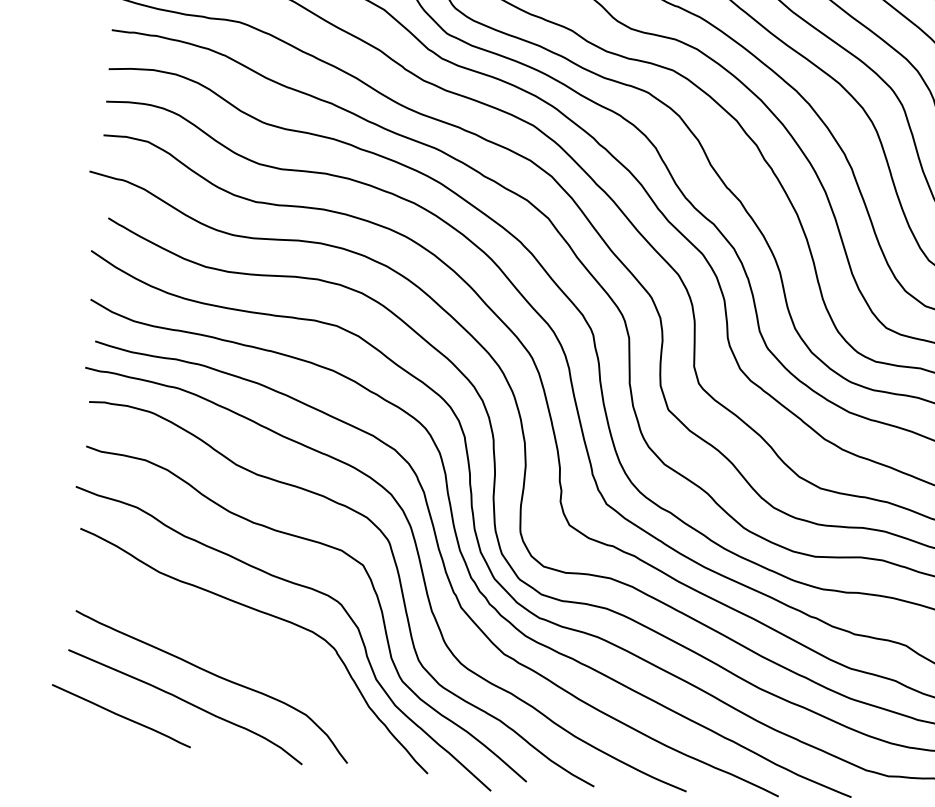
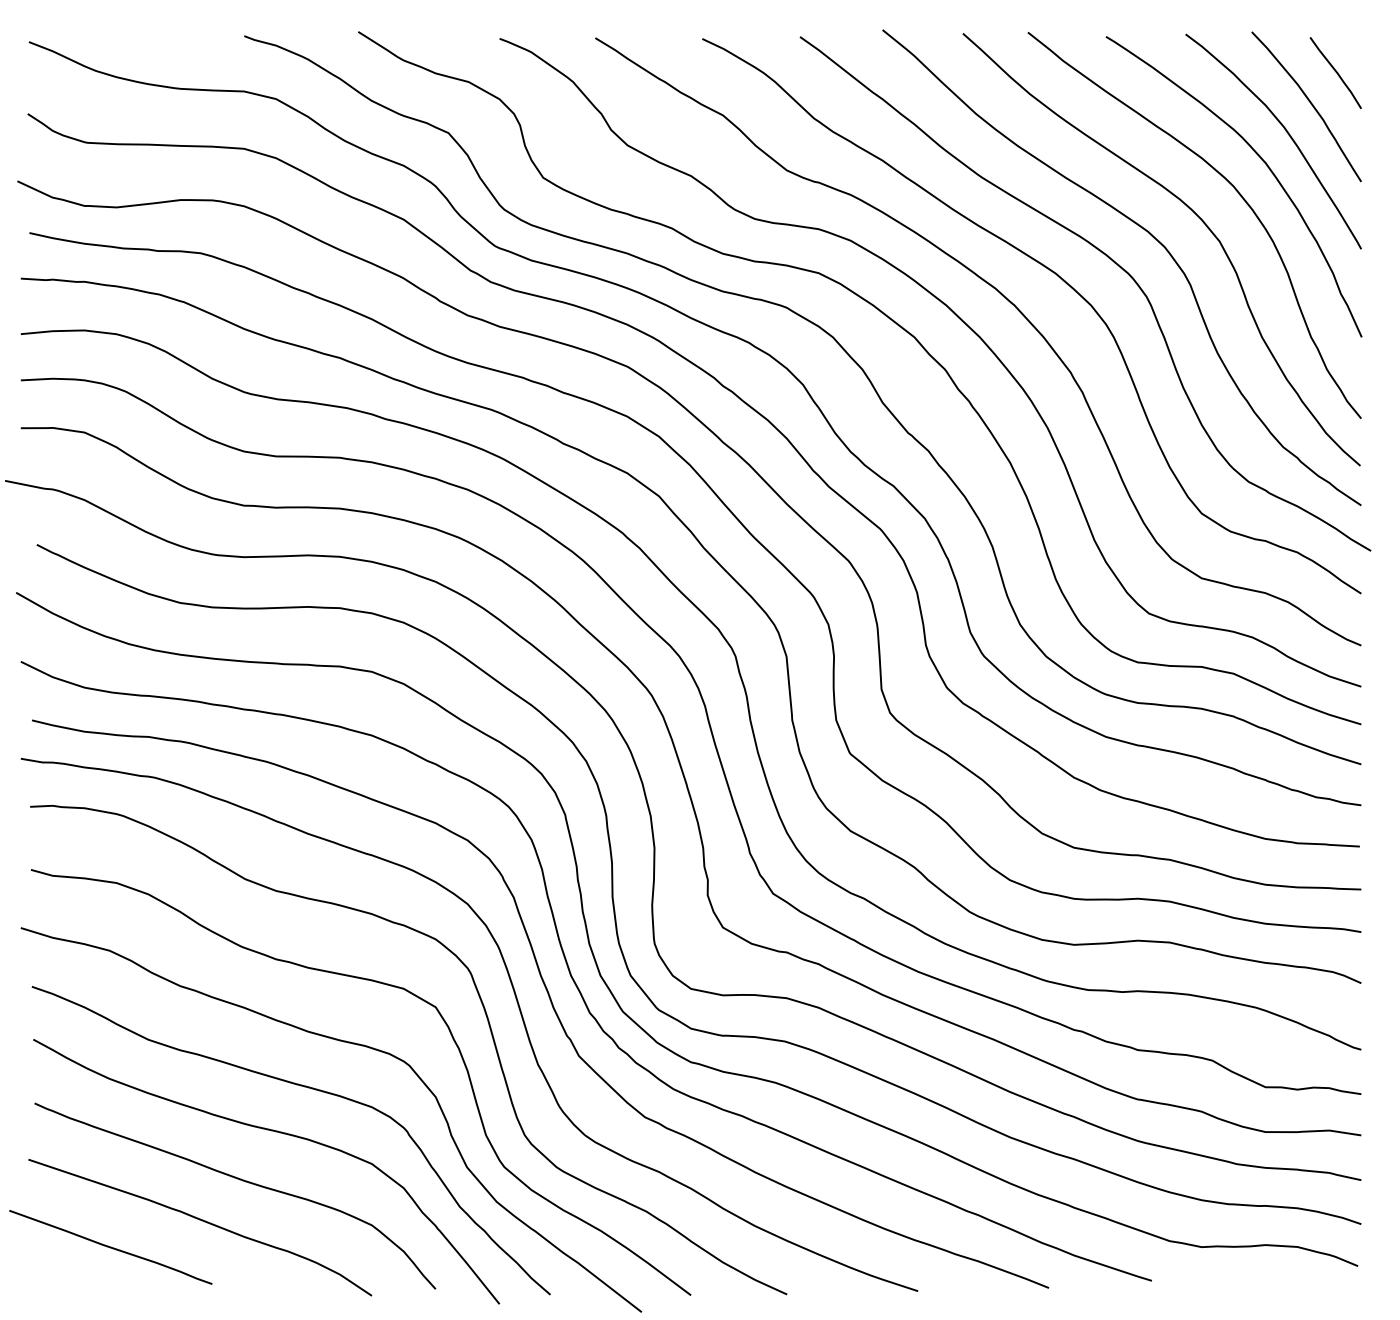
curve: (243, 644) -> (275, 1132), added

